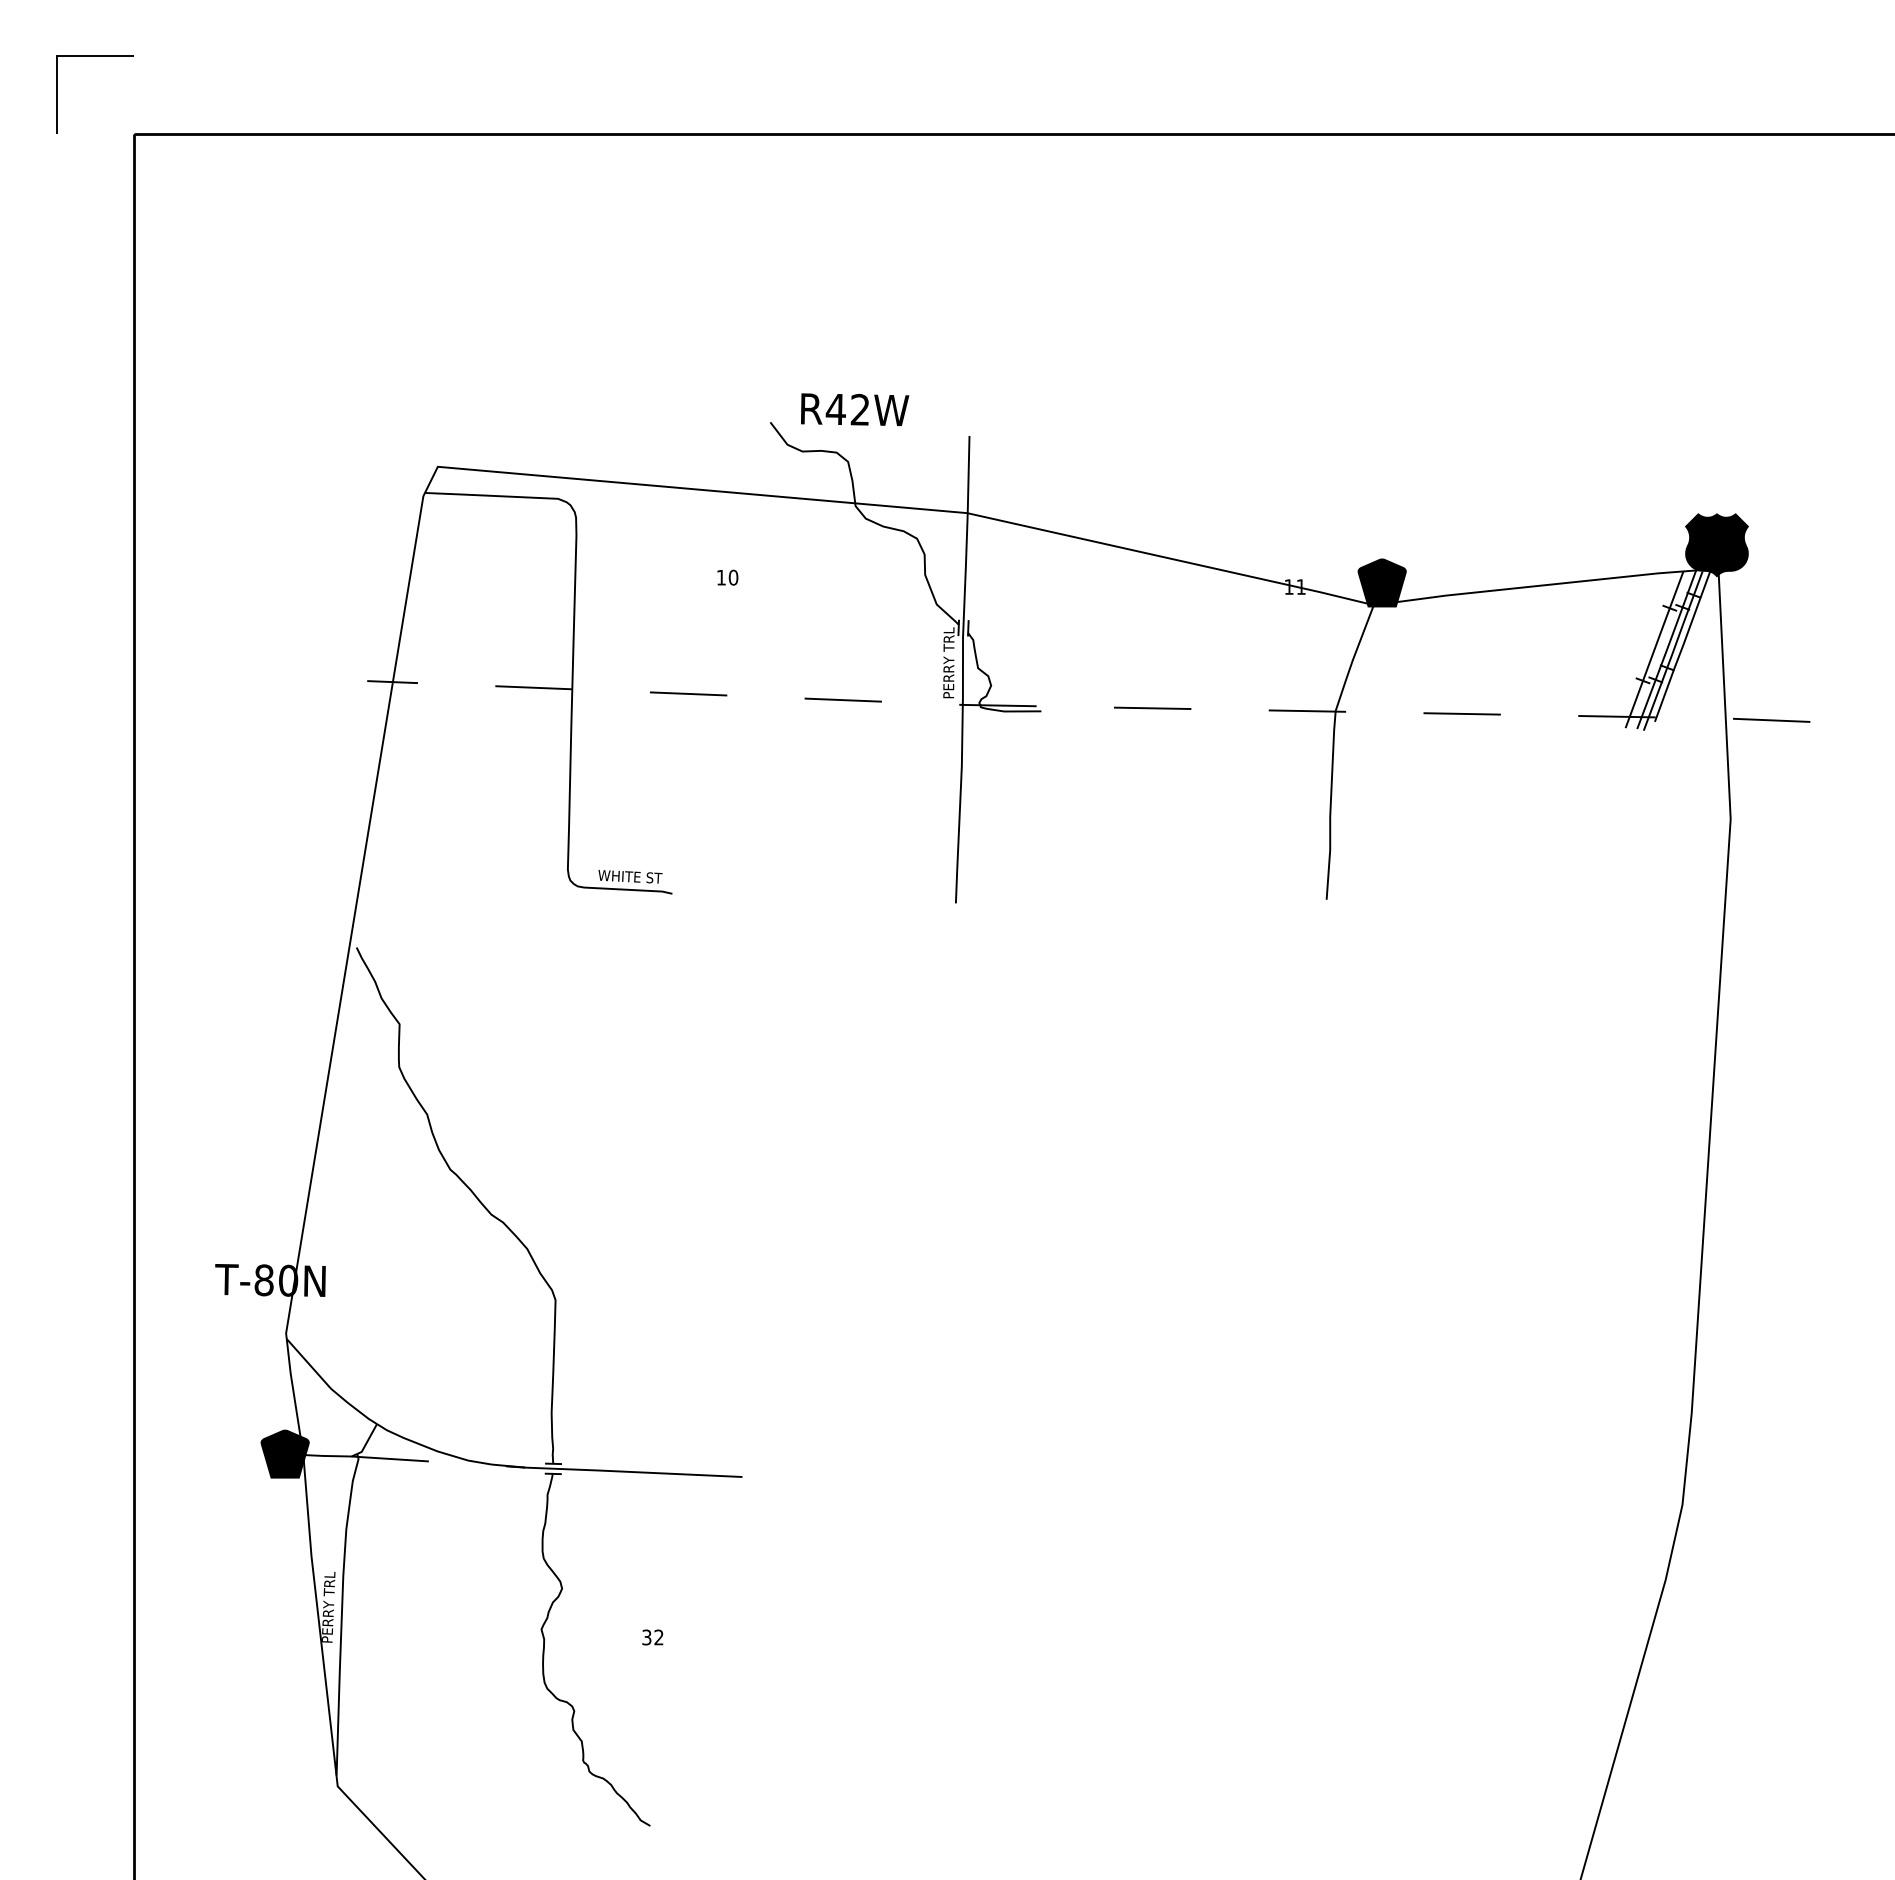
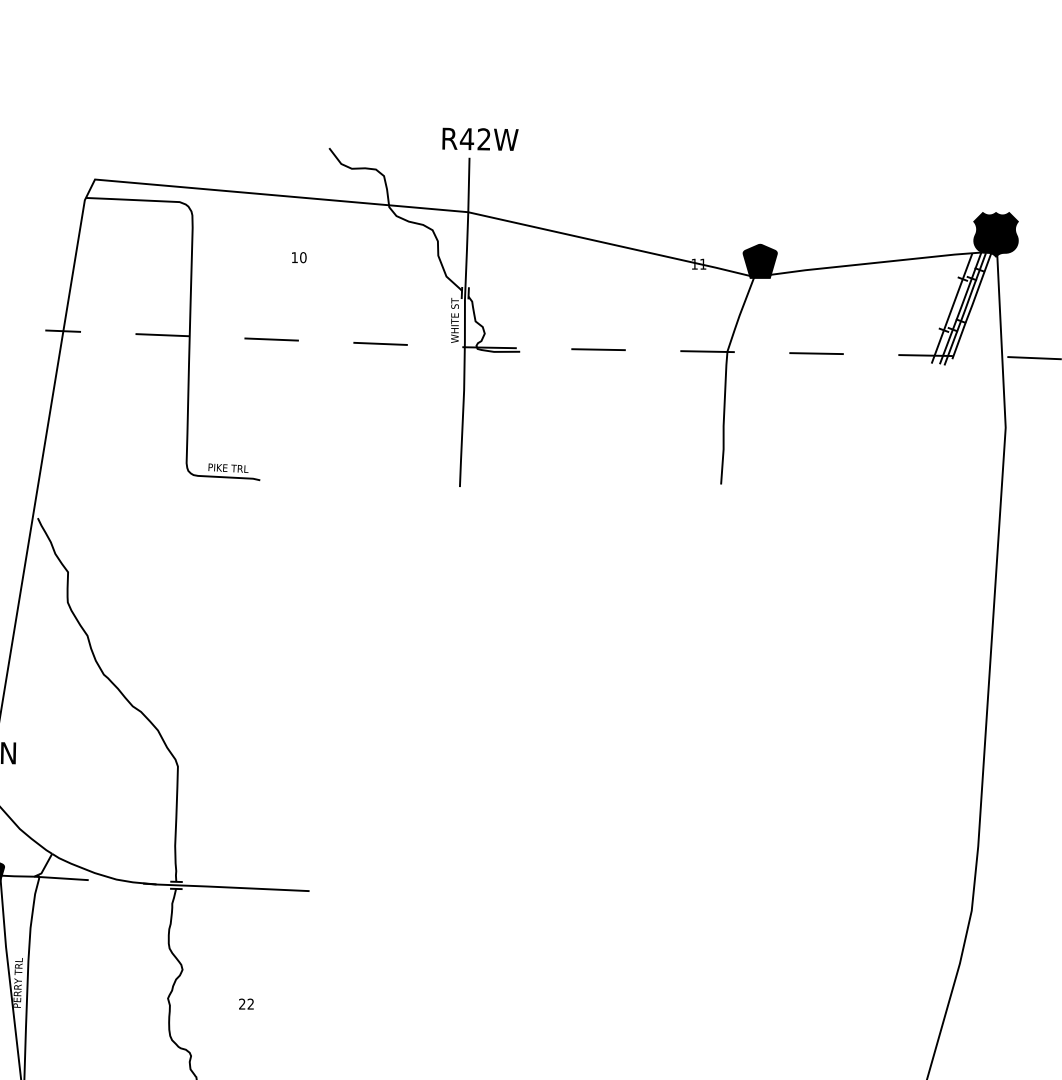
text: (855, 409) -> (480, 139), moved
text: (948, 662) -> (454, 317), PERRY TRL -> WHITE ST
text: (630, 876) -> (230, 468), WHITE ST -> PIKE TRL
text: (646, 1637) -> (242, 1004), 32 -> 22

